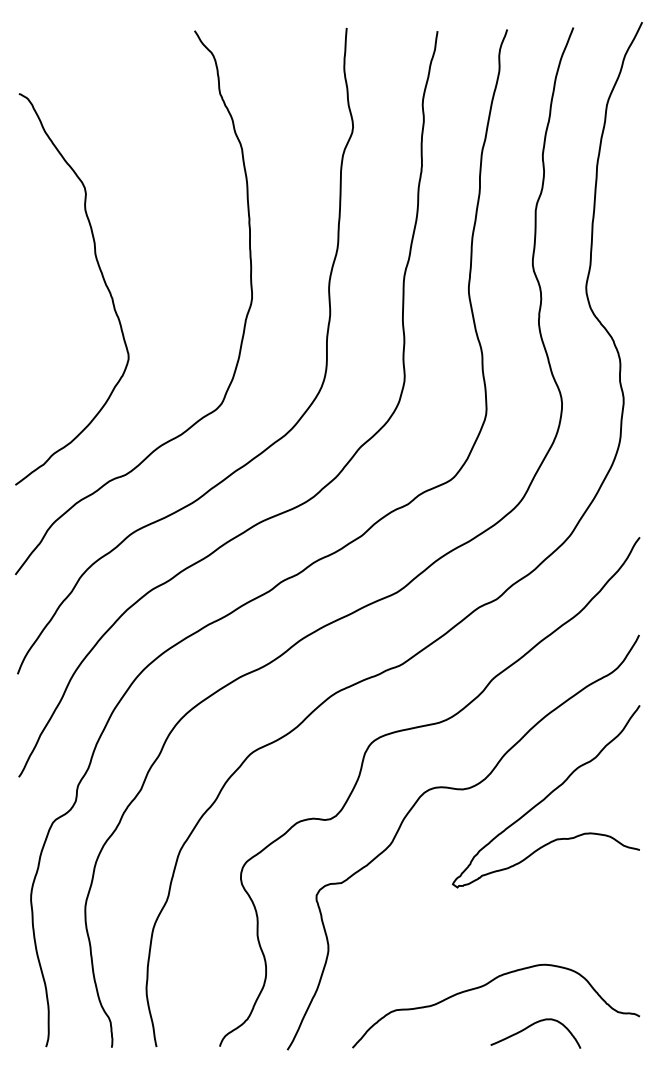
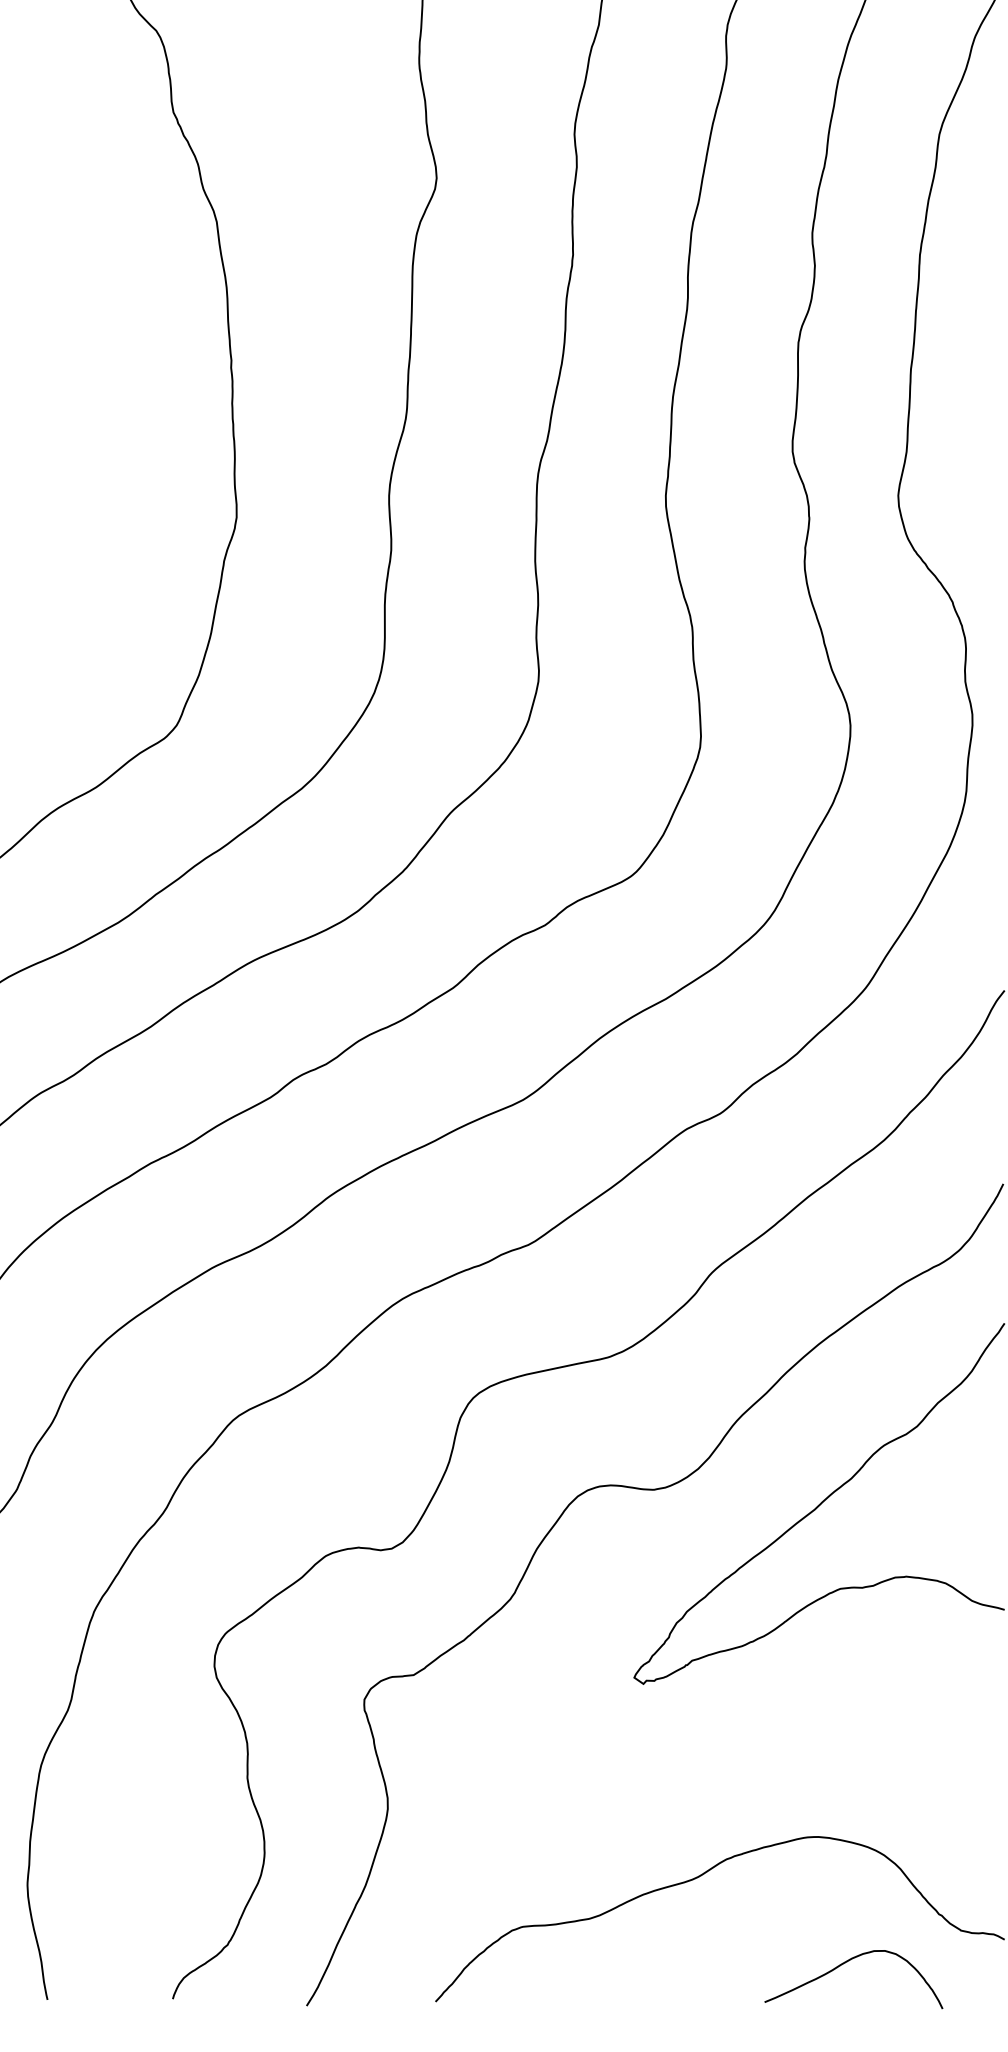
curve: (531, 1026) -> (845, 1965), moved

